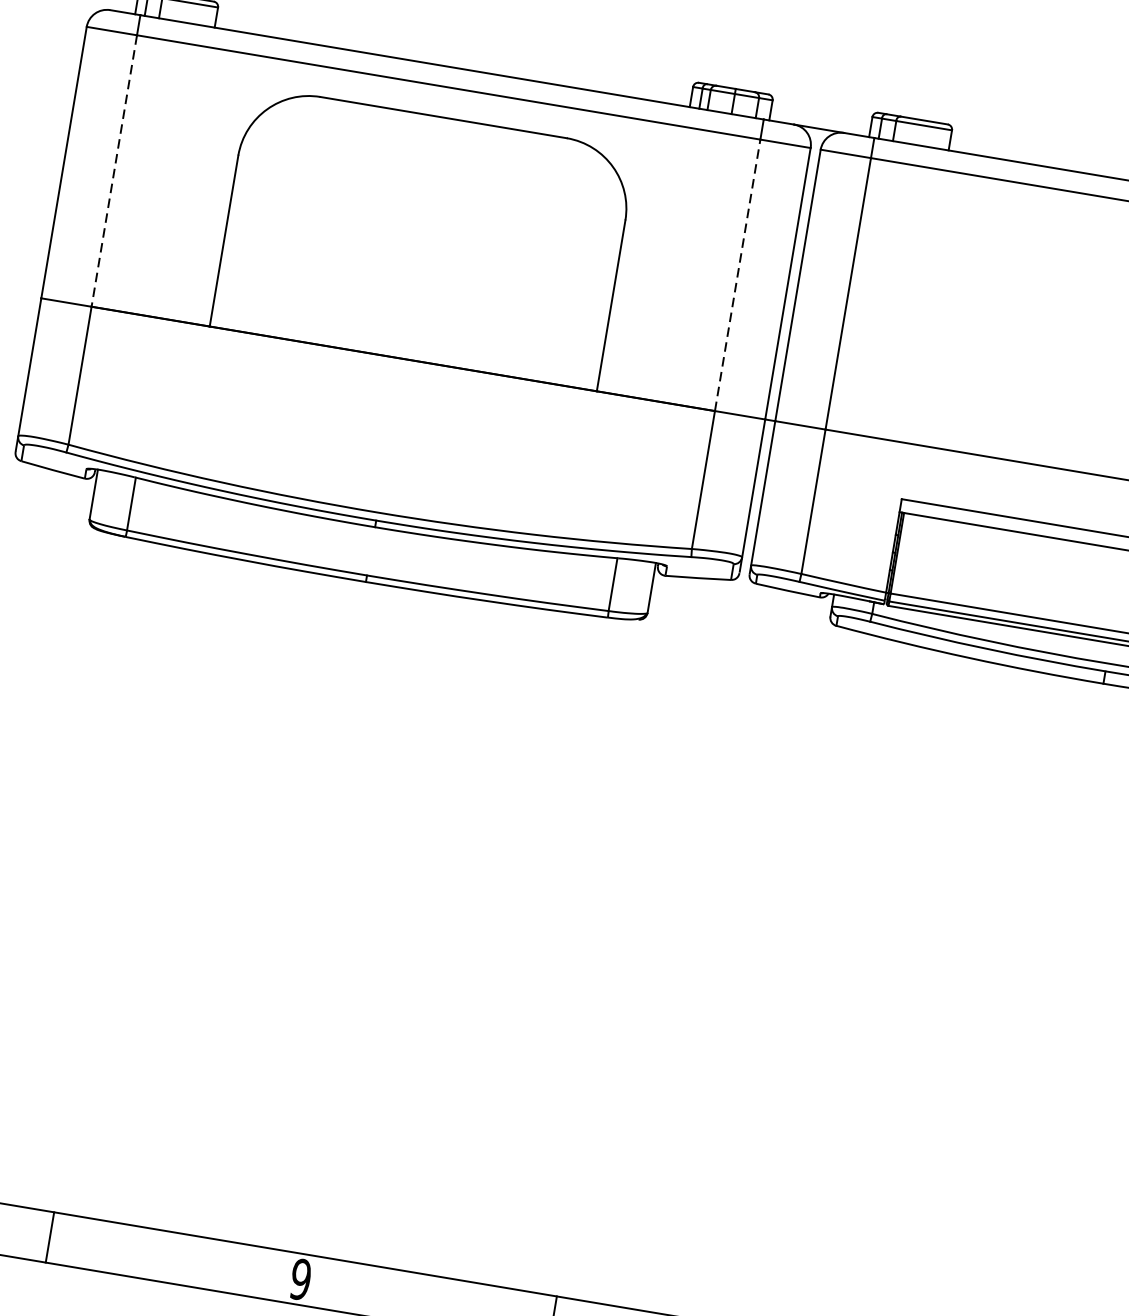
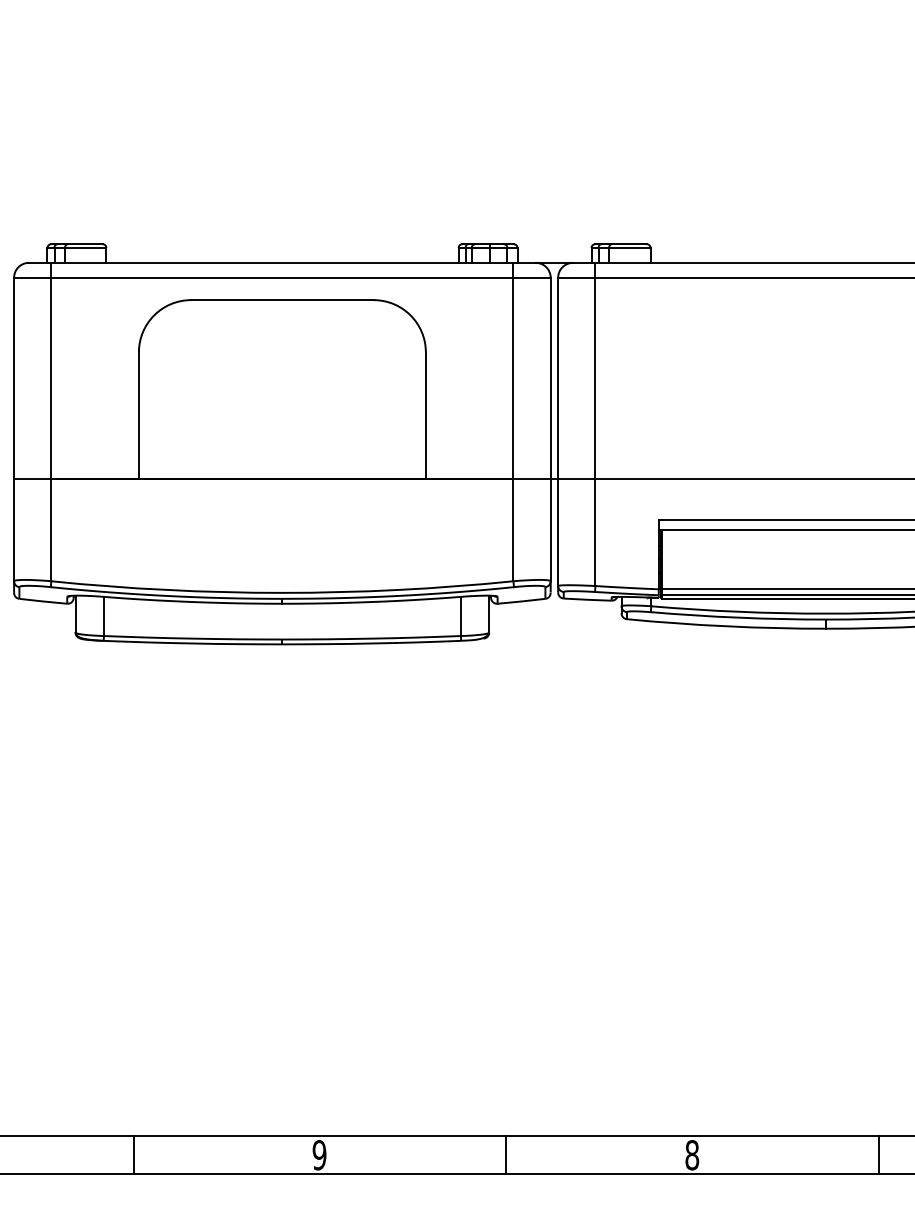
line: (114, 171) -> (51, 378), dashed -> solid
line: (737, 275) -> (513, 378), dashed -> solid

